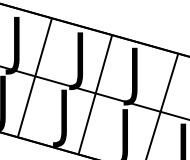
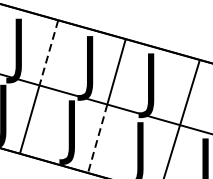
line: (43, 47) -> (48, 53), solid -> dashed
line: (87, 123) -> (98, 138), solid -> dashed

